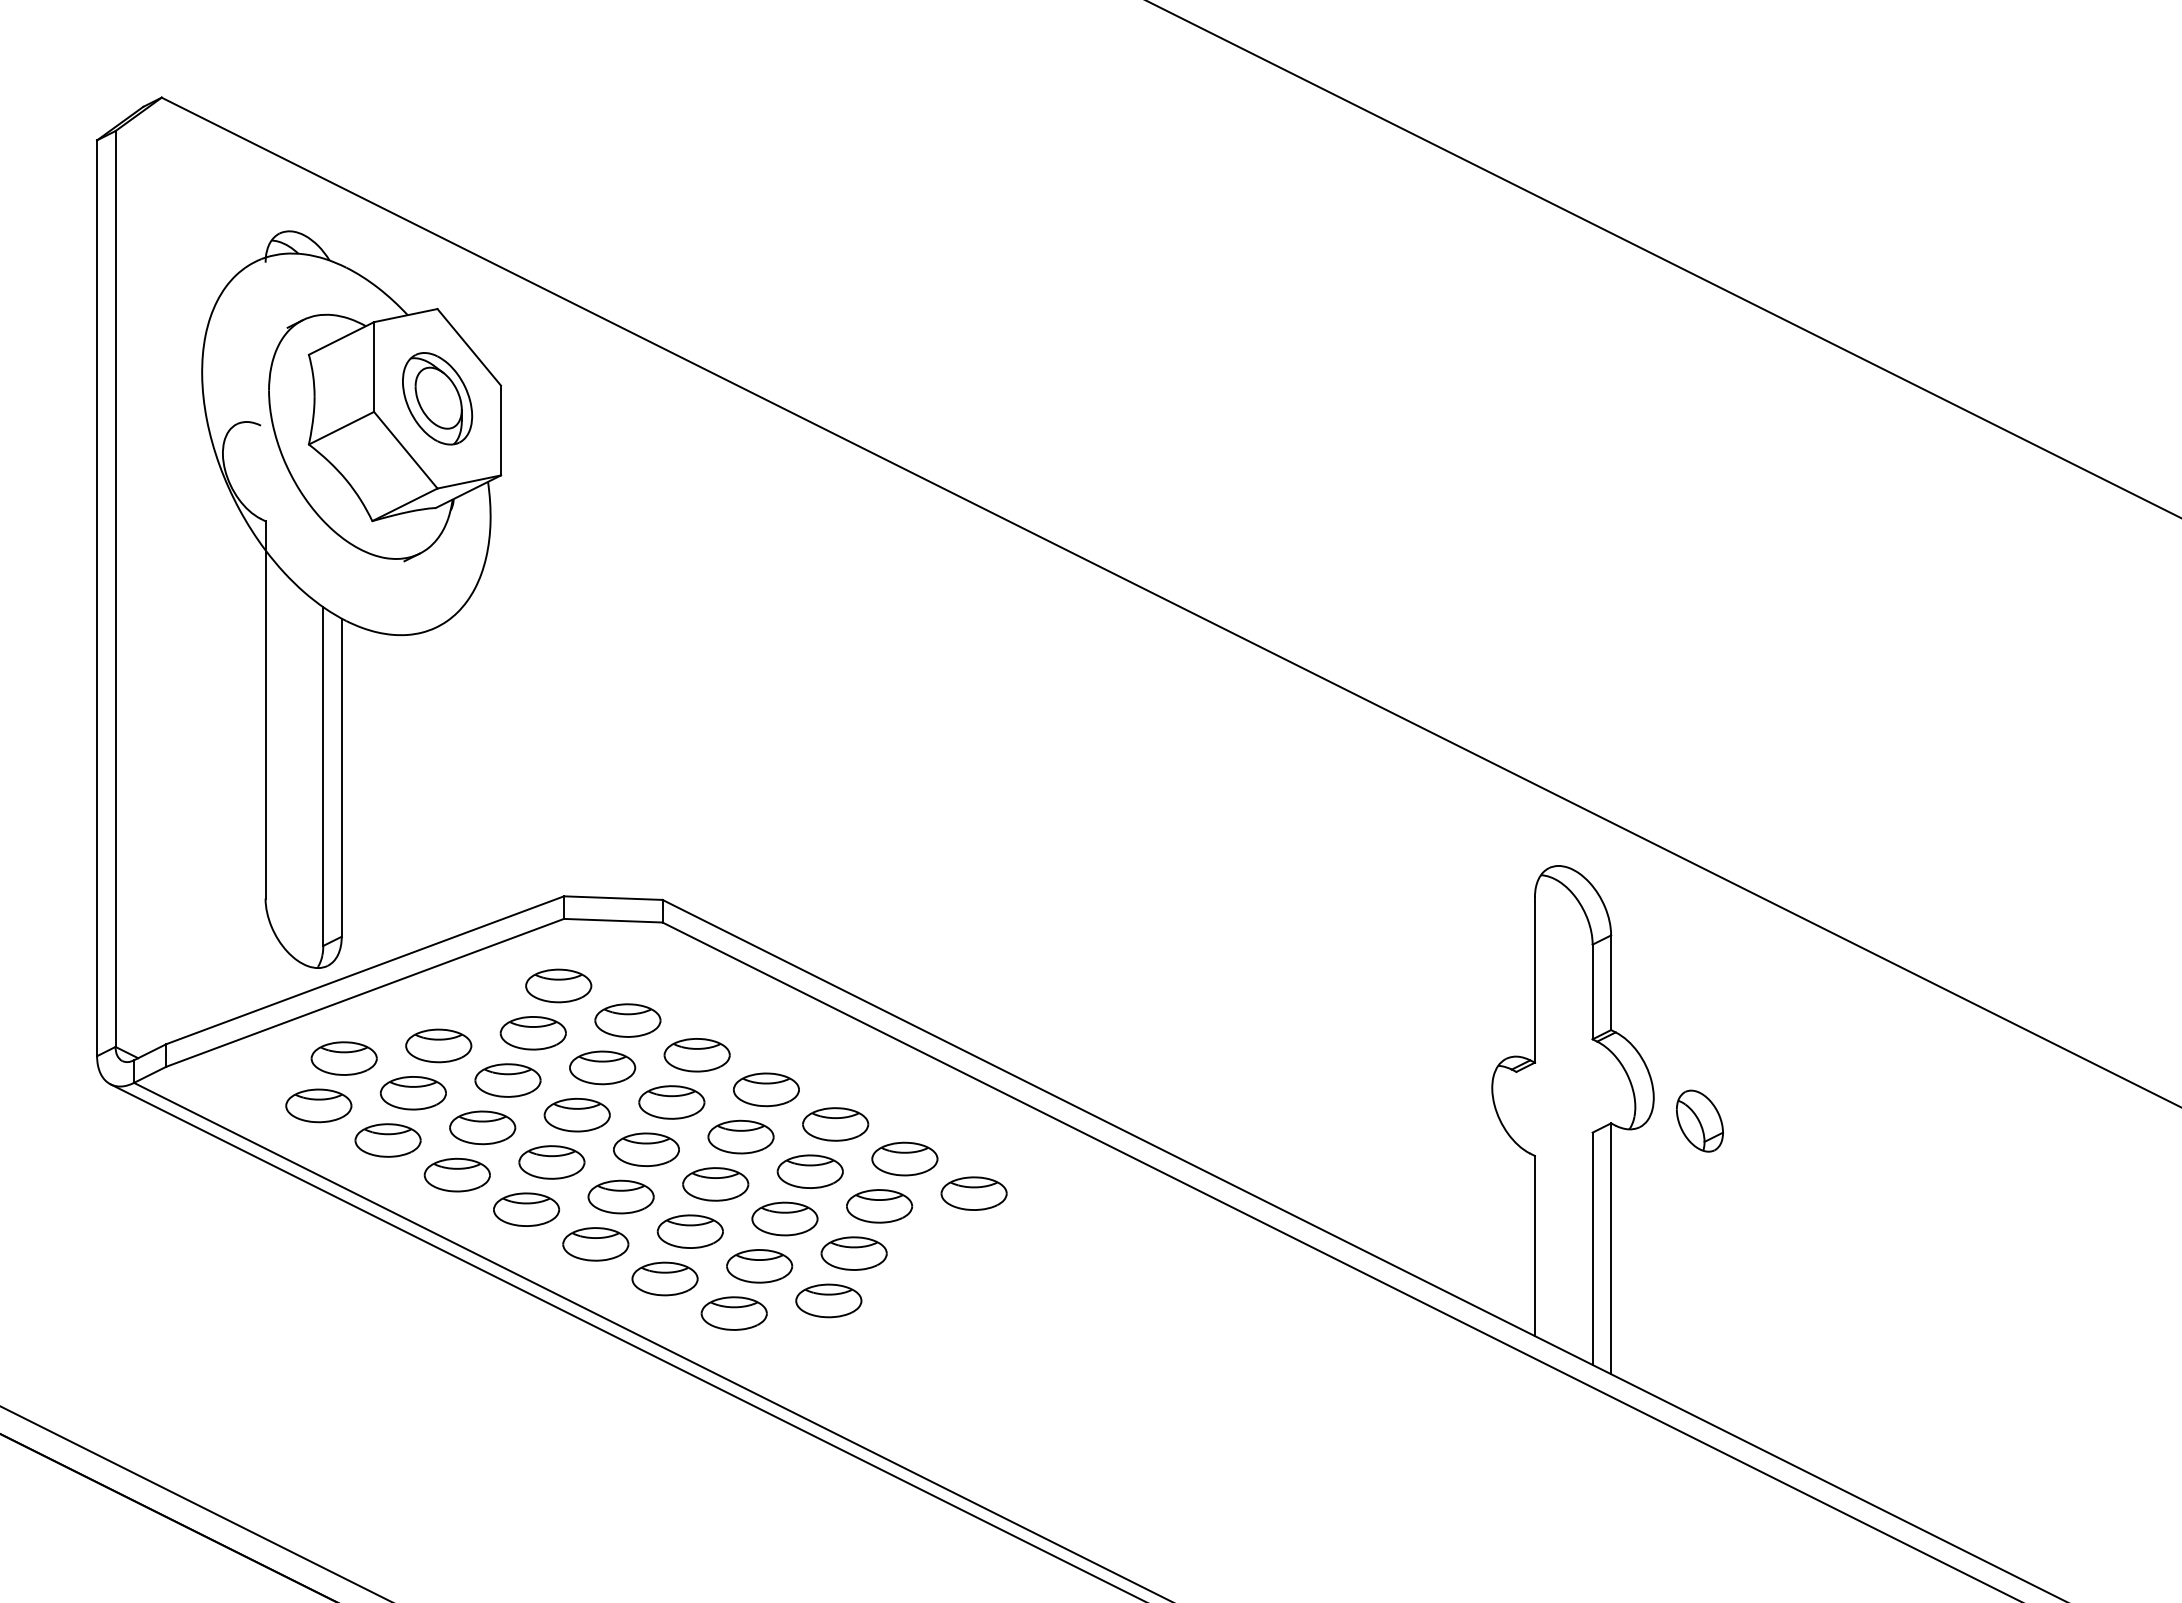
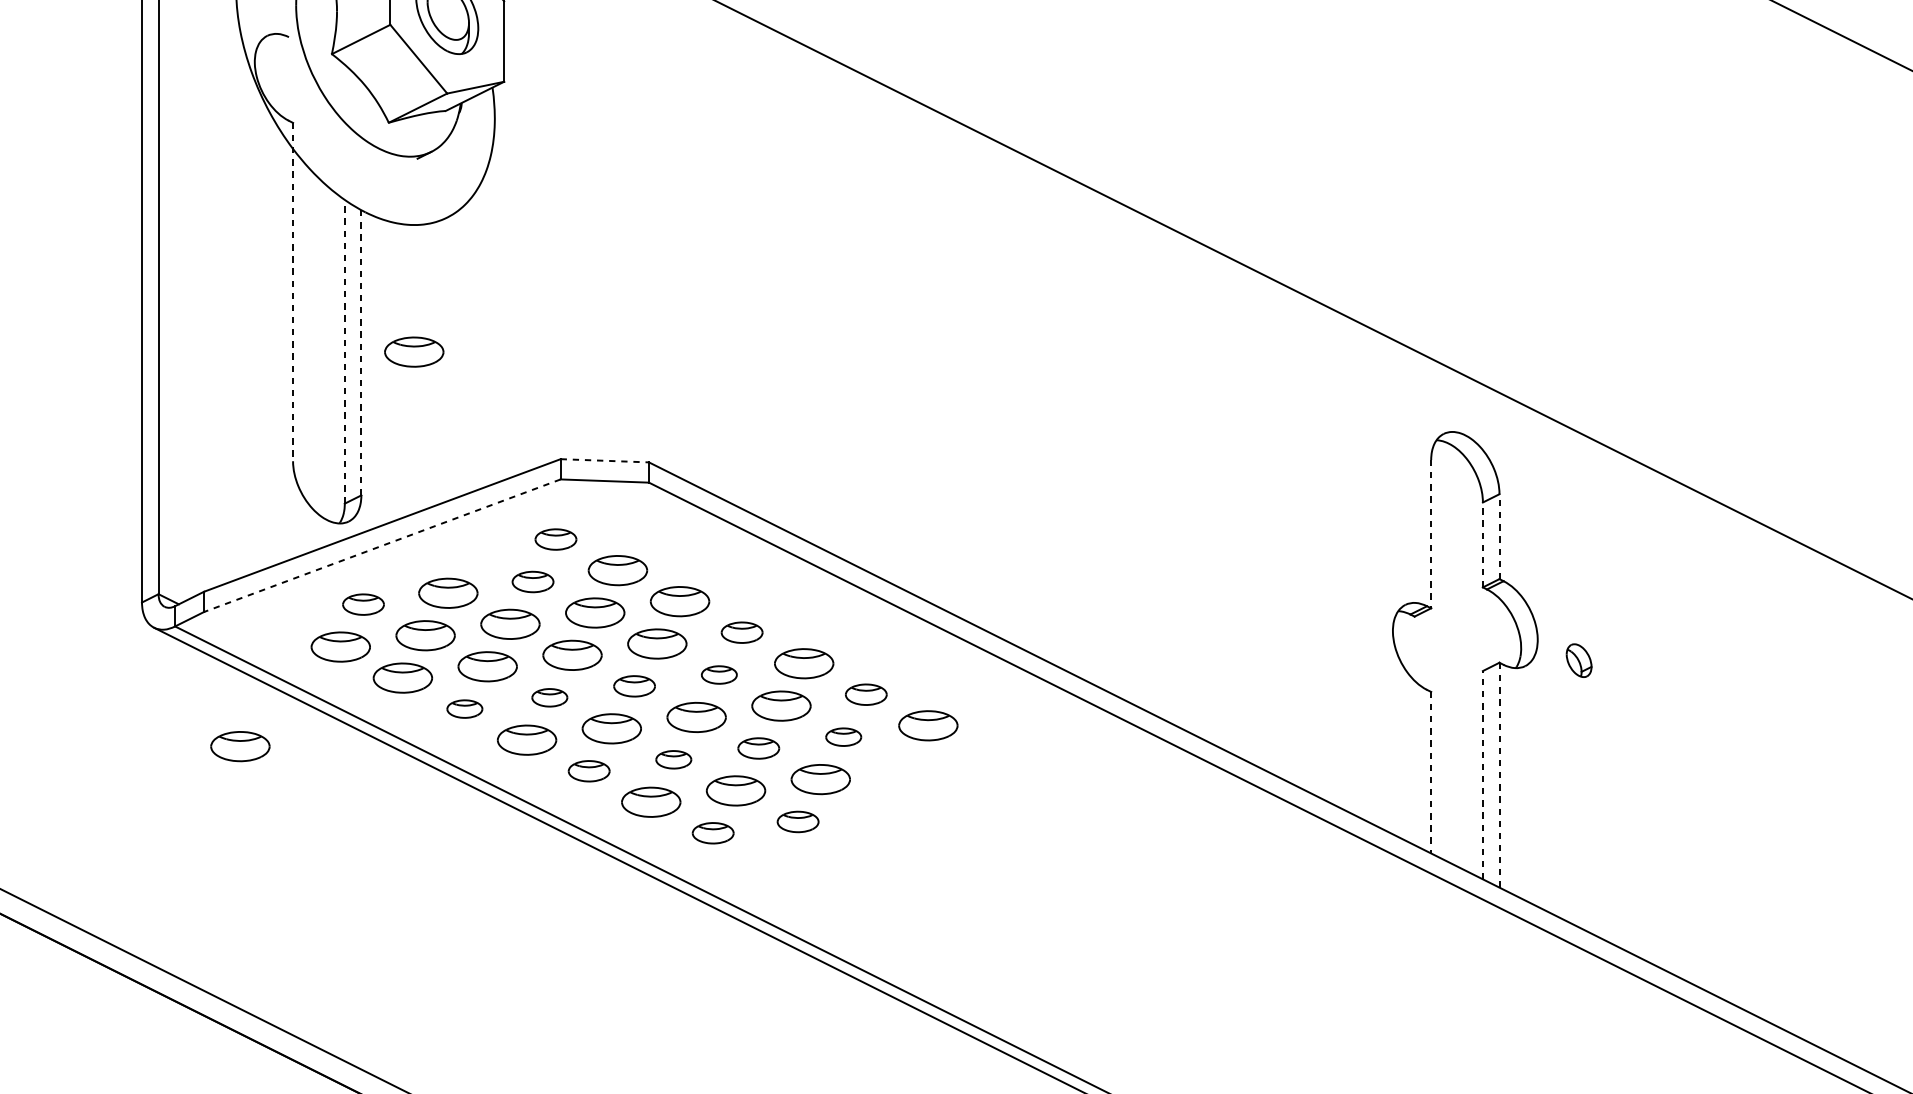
line: (265, 709) -> (292, 291), solid -> dashed
line: (323, 776) -> (345, 351), solid -> dashed
part: (400, 776) -> (414, 351), added
line: (341, 777) -> (361, 352), solid -> dashed
line: (613, 898) -> (605, 461), solid -> dashed
line: (1534, 979) -> (1430, 533), solid -> dashed
line: (1611, 982) -> (1499, 536), solid -> dashed
part: (558, 985) -> (555, 539), size x0.7
line: (1592, 991) -> (1482, 544), solid -> dashed
line: (364, 993) -> (381, 546), solid -> dashed
part: (532, 1033) -> (532, 582), size x0.7
part: (343, 1058) -> (362, 604), size x0.7
part: (766, 1089) -> (742, 632), size x0.7
part: (1699, 1120) -> (1578, 660), size x0.6
part: (740, 1136) -> (718, 674), size x0.6
part: (646, 1149) -> (634, 686), size x0.7
part: (904, 1158) -> (865, 694), size x0.7
part: (551, 1162) -> (549, 697), size x0.6
part: (456, 1174) -> (464, 708), size x0.6
part: (879, 1206) -> (843, 737), size x0.6
part: (206, 1216) -> (240, 746), added
part: (784, 1218) -> (758, 748), size x0.7
part: (689, 1231) -> (673, 759), size x0.6
part: (595, 1244) -> (588, 771), size x0.7
line: (1534, 1246) -> (1430, 773), solid -> dashed
line: (1592, 1248) -> (1482, 774), solid -> dashed
line: (1611, 1248) -> (1499, 774), solid -> dashed
part: (828, 1300) -> (797, 821), size x0.7
part: (733, 1313) -> (712, 833), size x0.7

